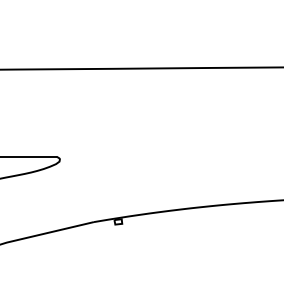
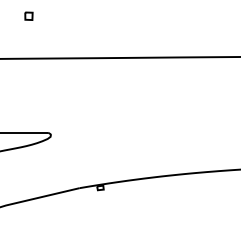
part: (33, 19) -> (28, 16), added

